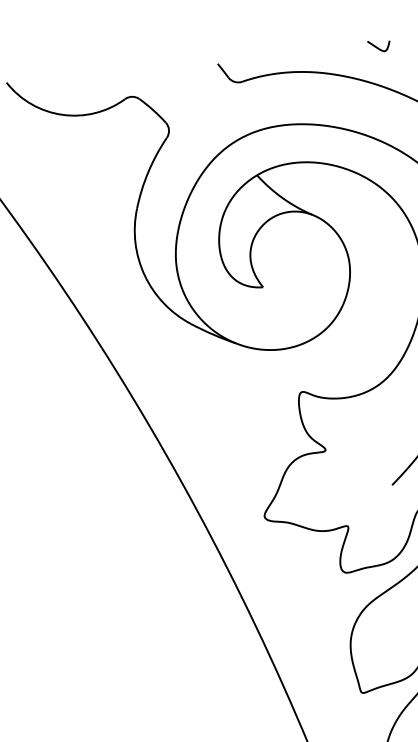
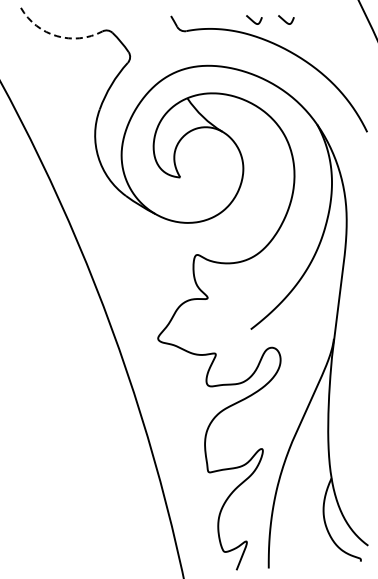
curve: (333, 53) -> (253, 20), added
arc: (61, 115) -> (56, 36), solid -> dashed

